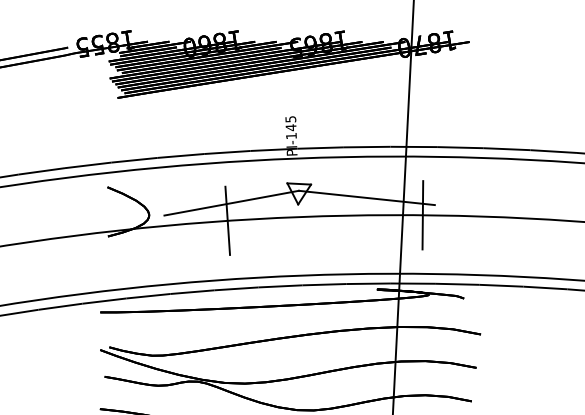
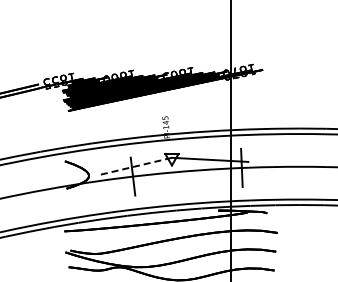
line: (231, 202) -> (134, 166), solid -> dashed

